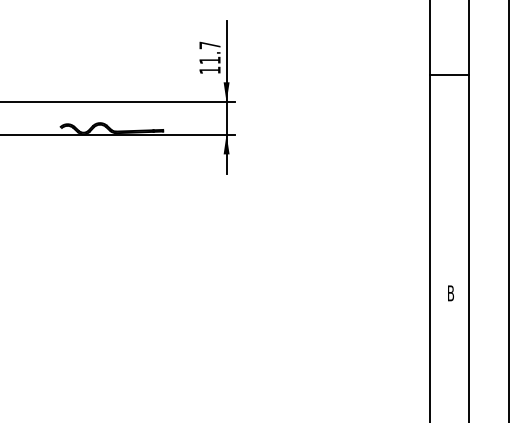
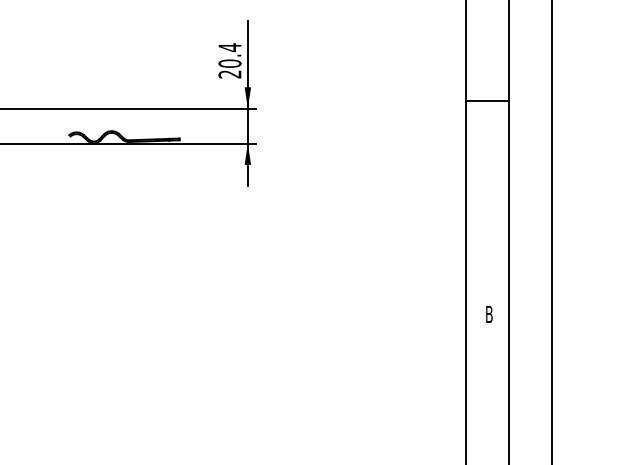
text: (209, 57) -> (229, 60), 11.7 -> 20.4
line: (449, 75) -> (487, 101), moved

